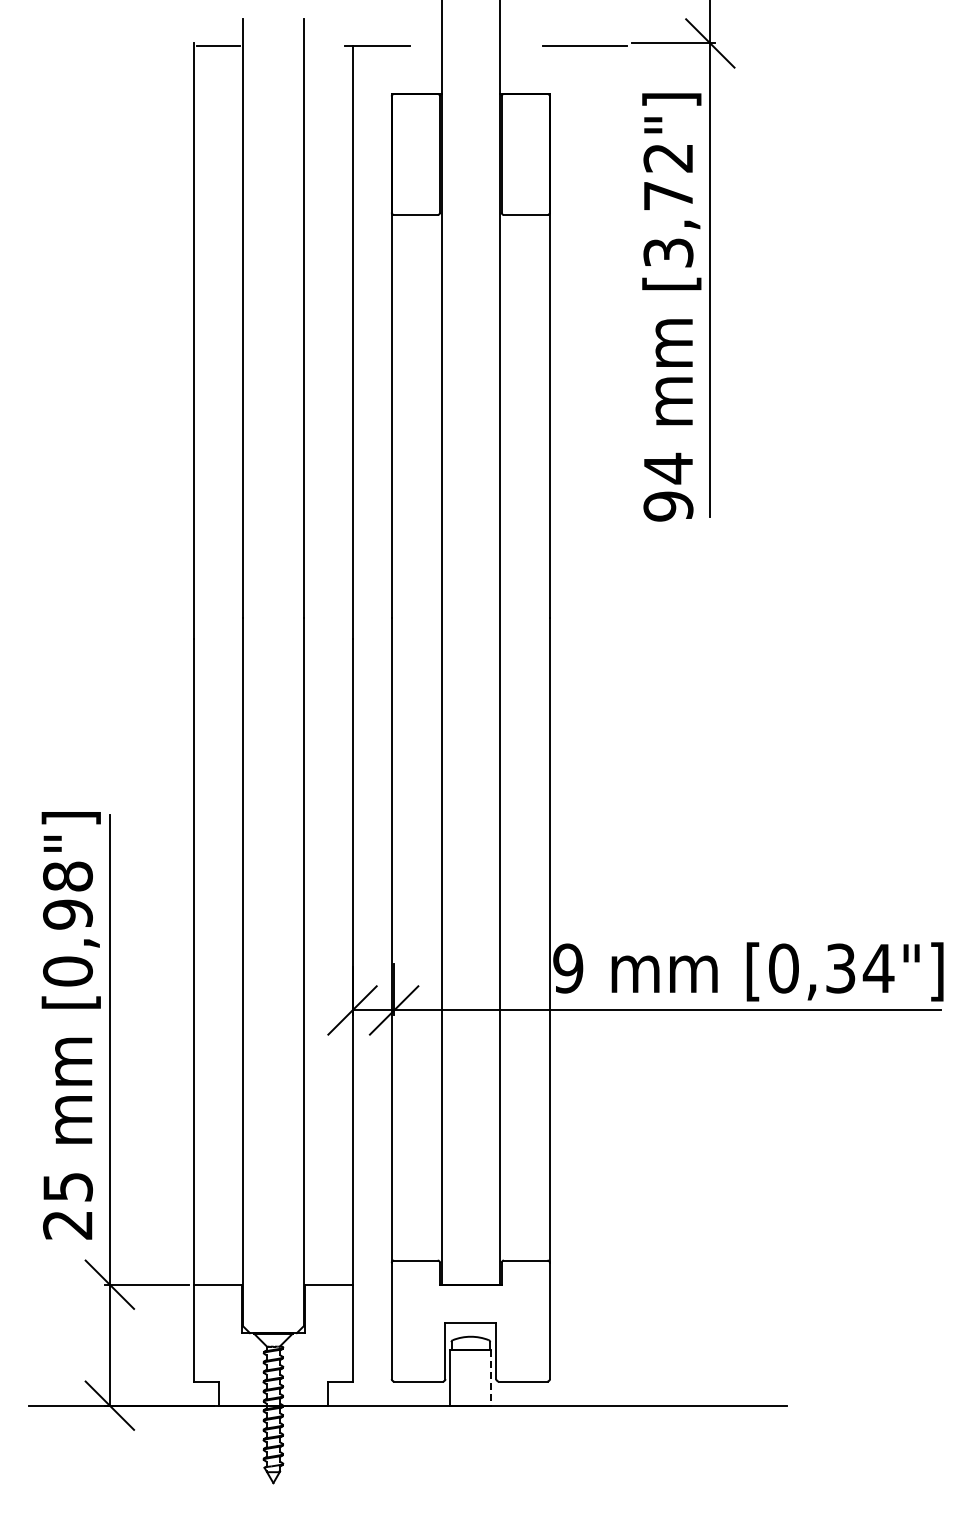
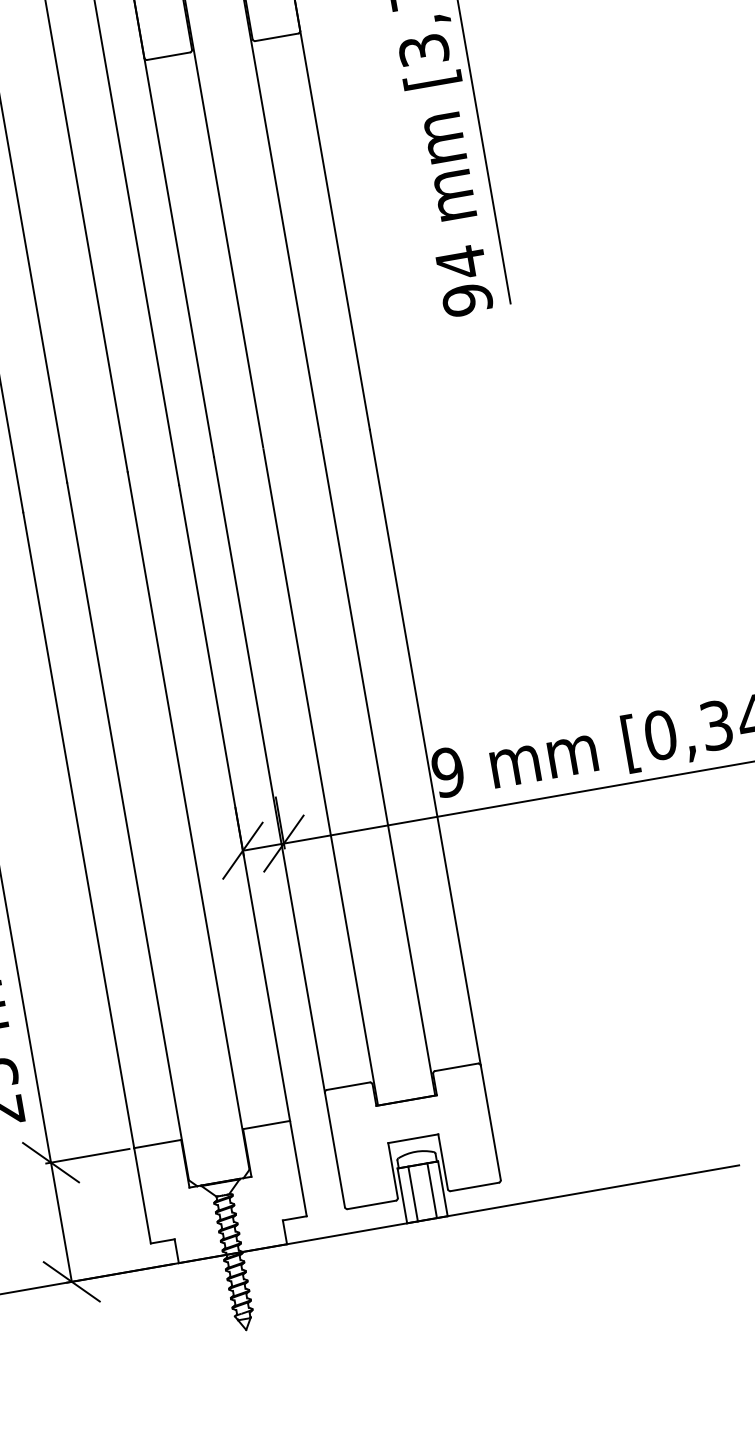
line: (461, 1377) -> (413, 1193), added
line: (480, 1377) -> (432, 1190), added
line: (491, 1377) -> (442, 1188), dashed -> solid

